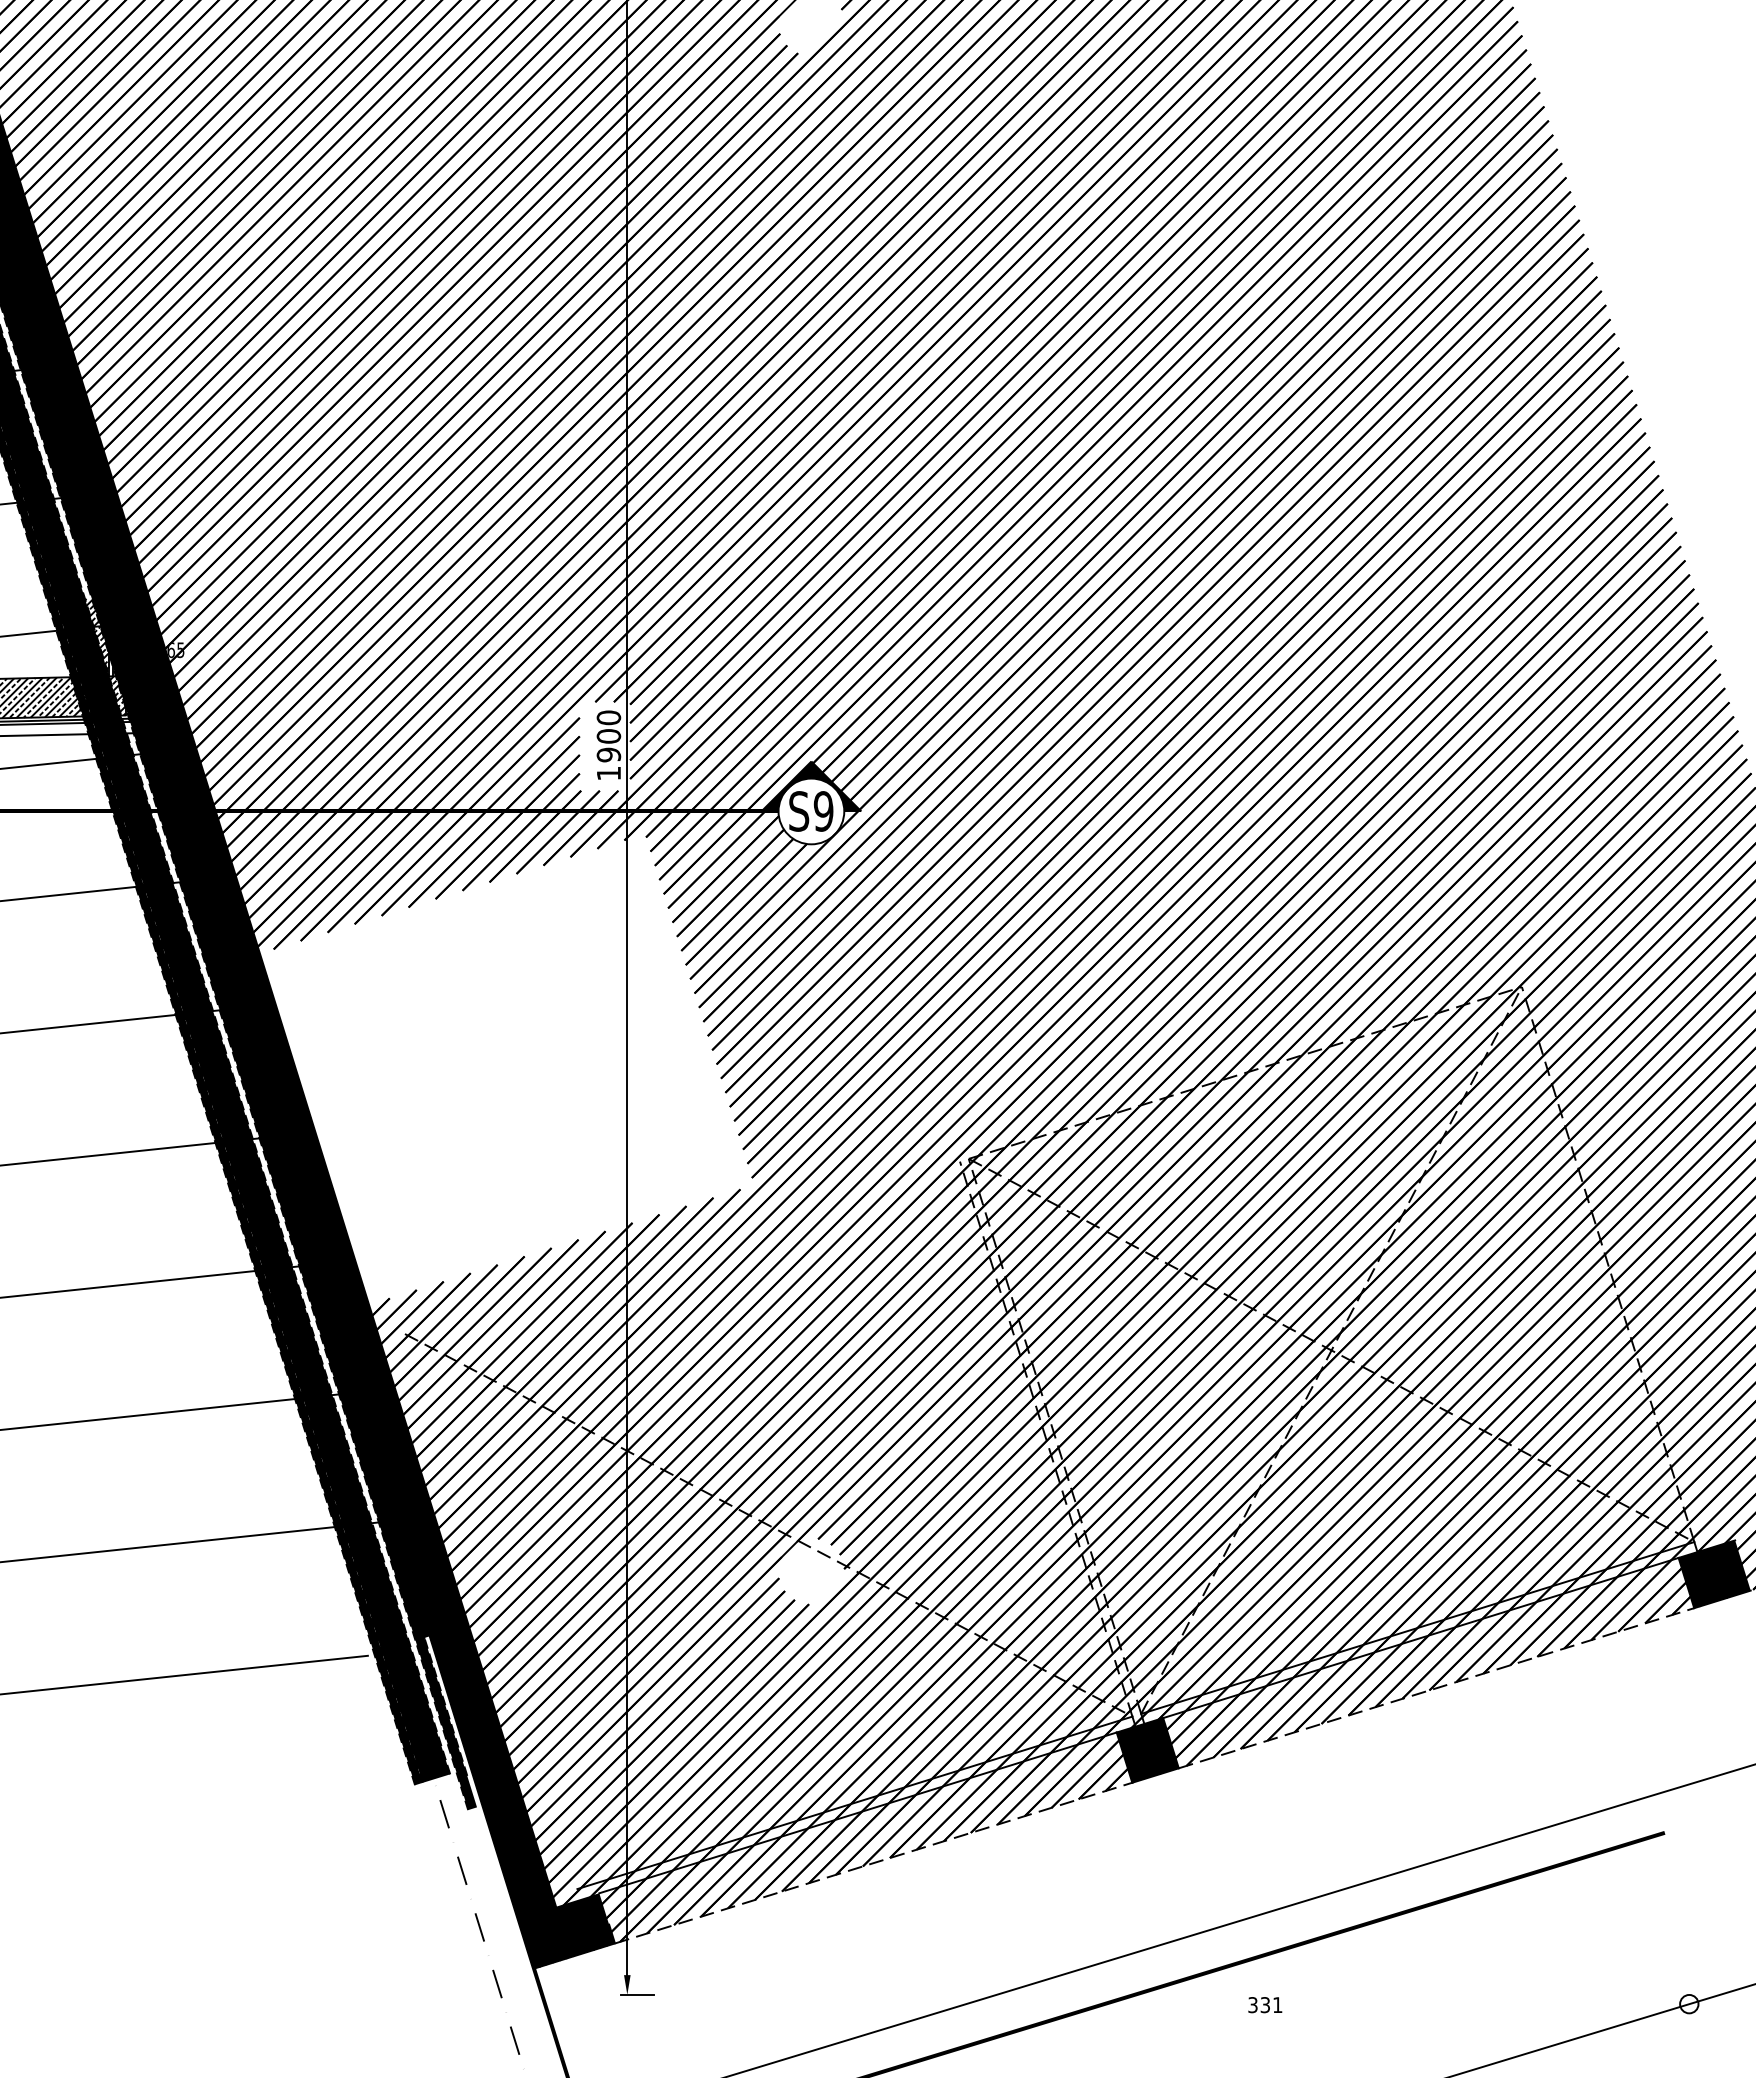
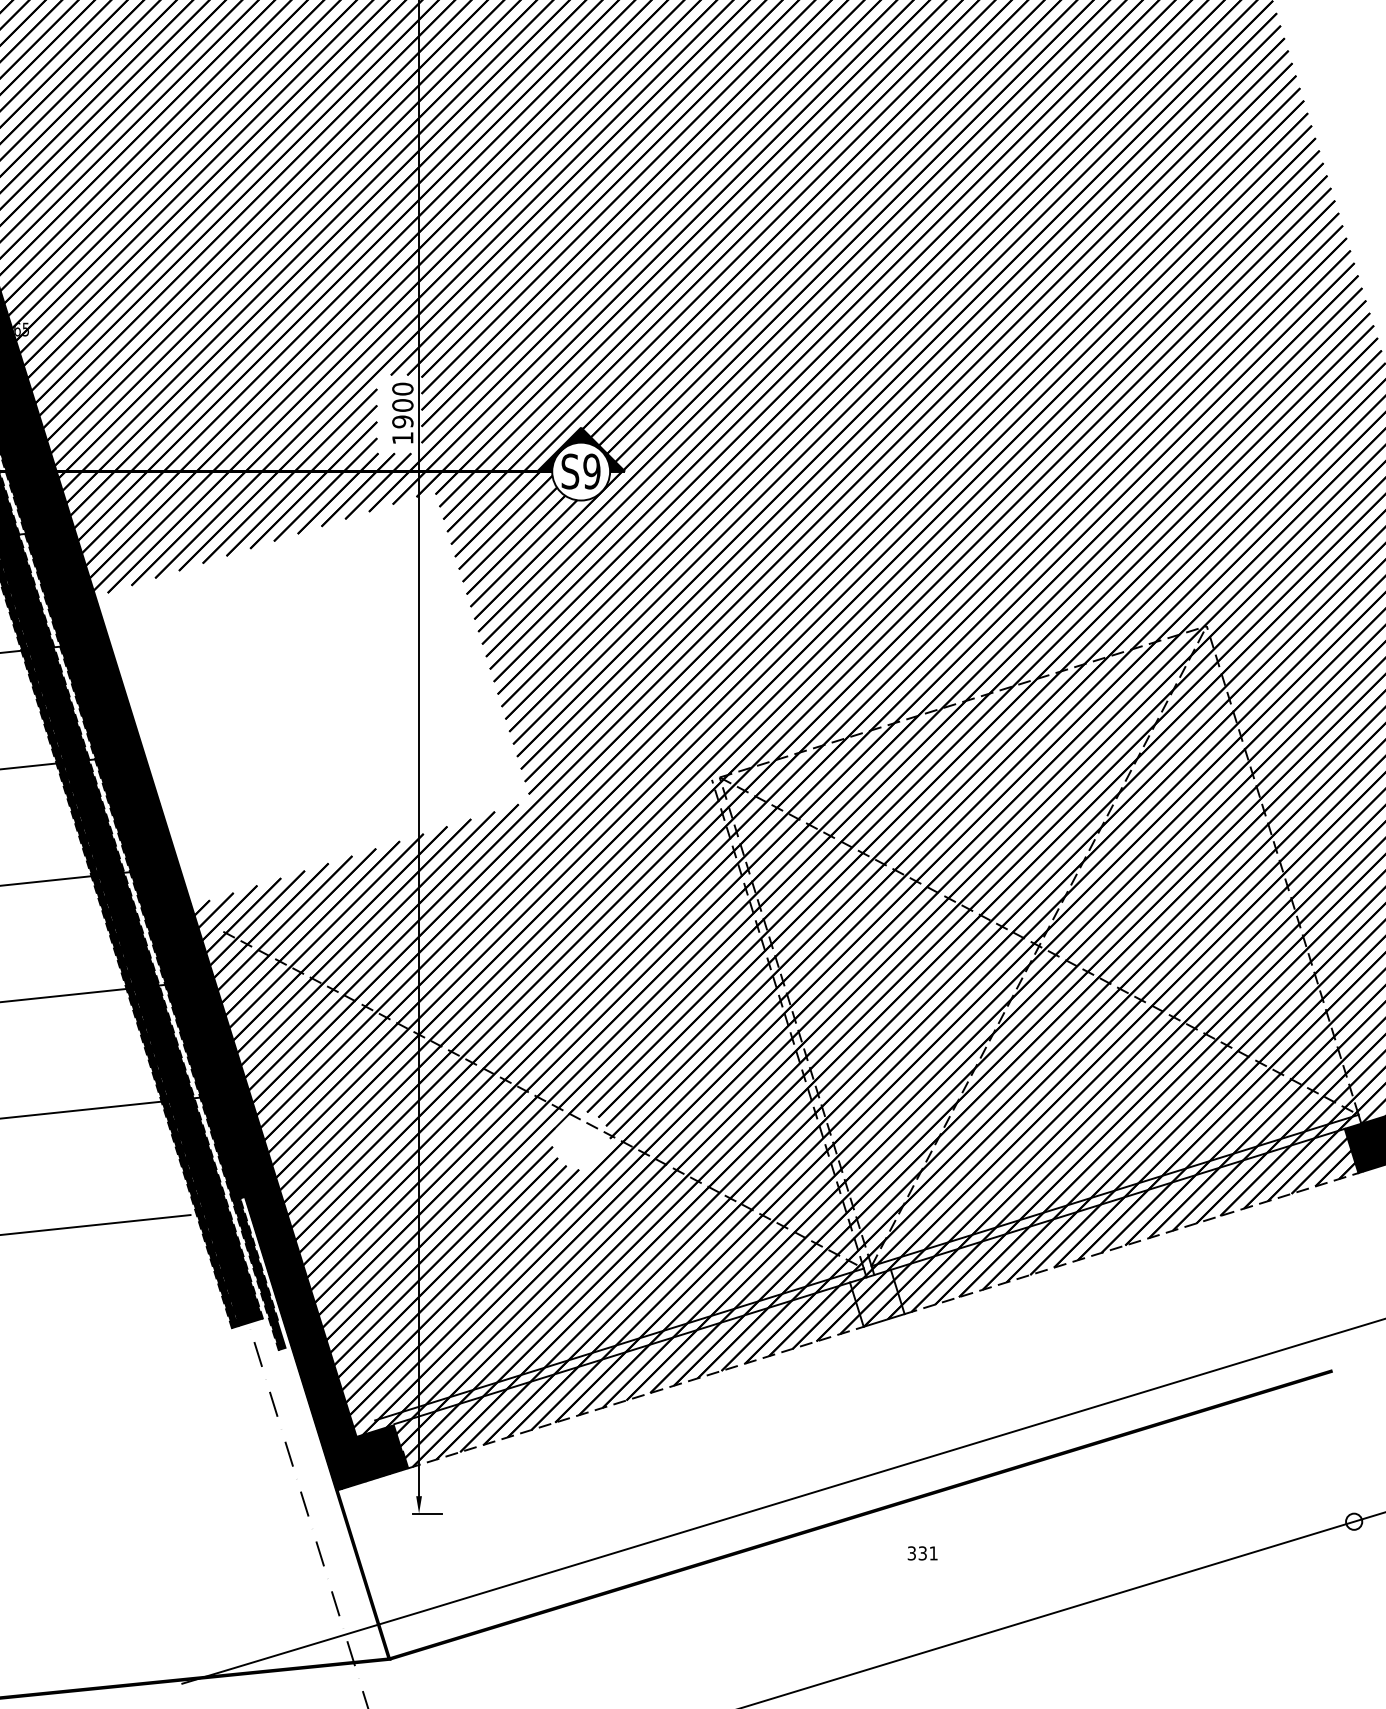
fill: (1147, 1750) -> (877, 1298), removed
text: (1265, 2005) -> (922, 1553), moved

